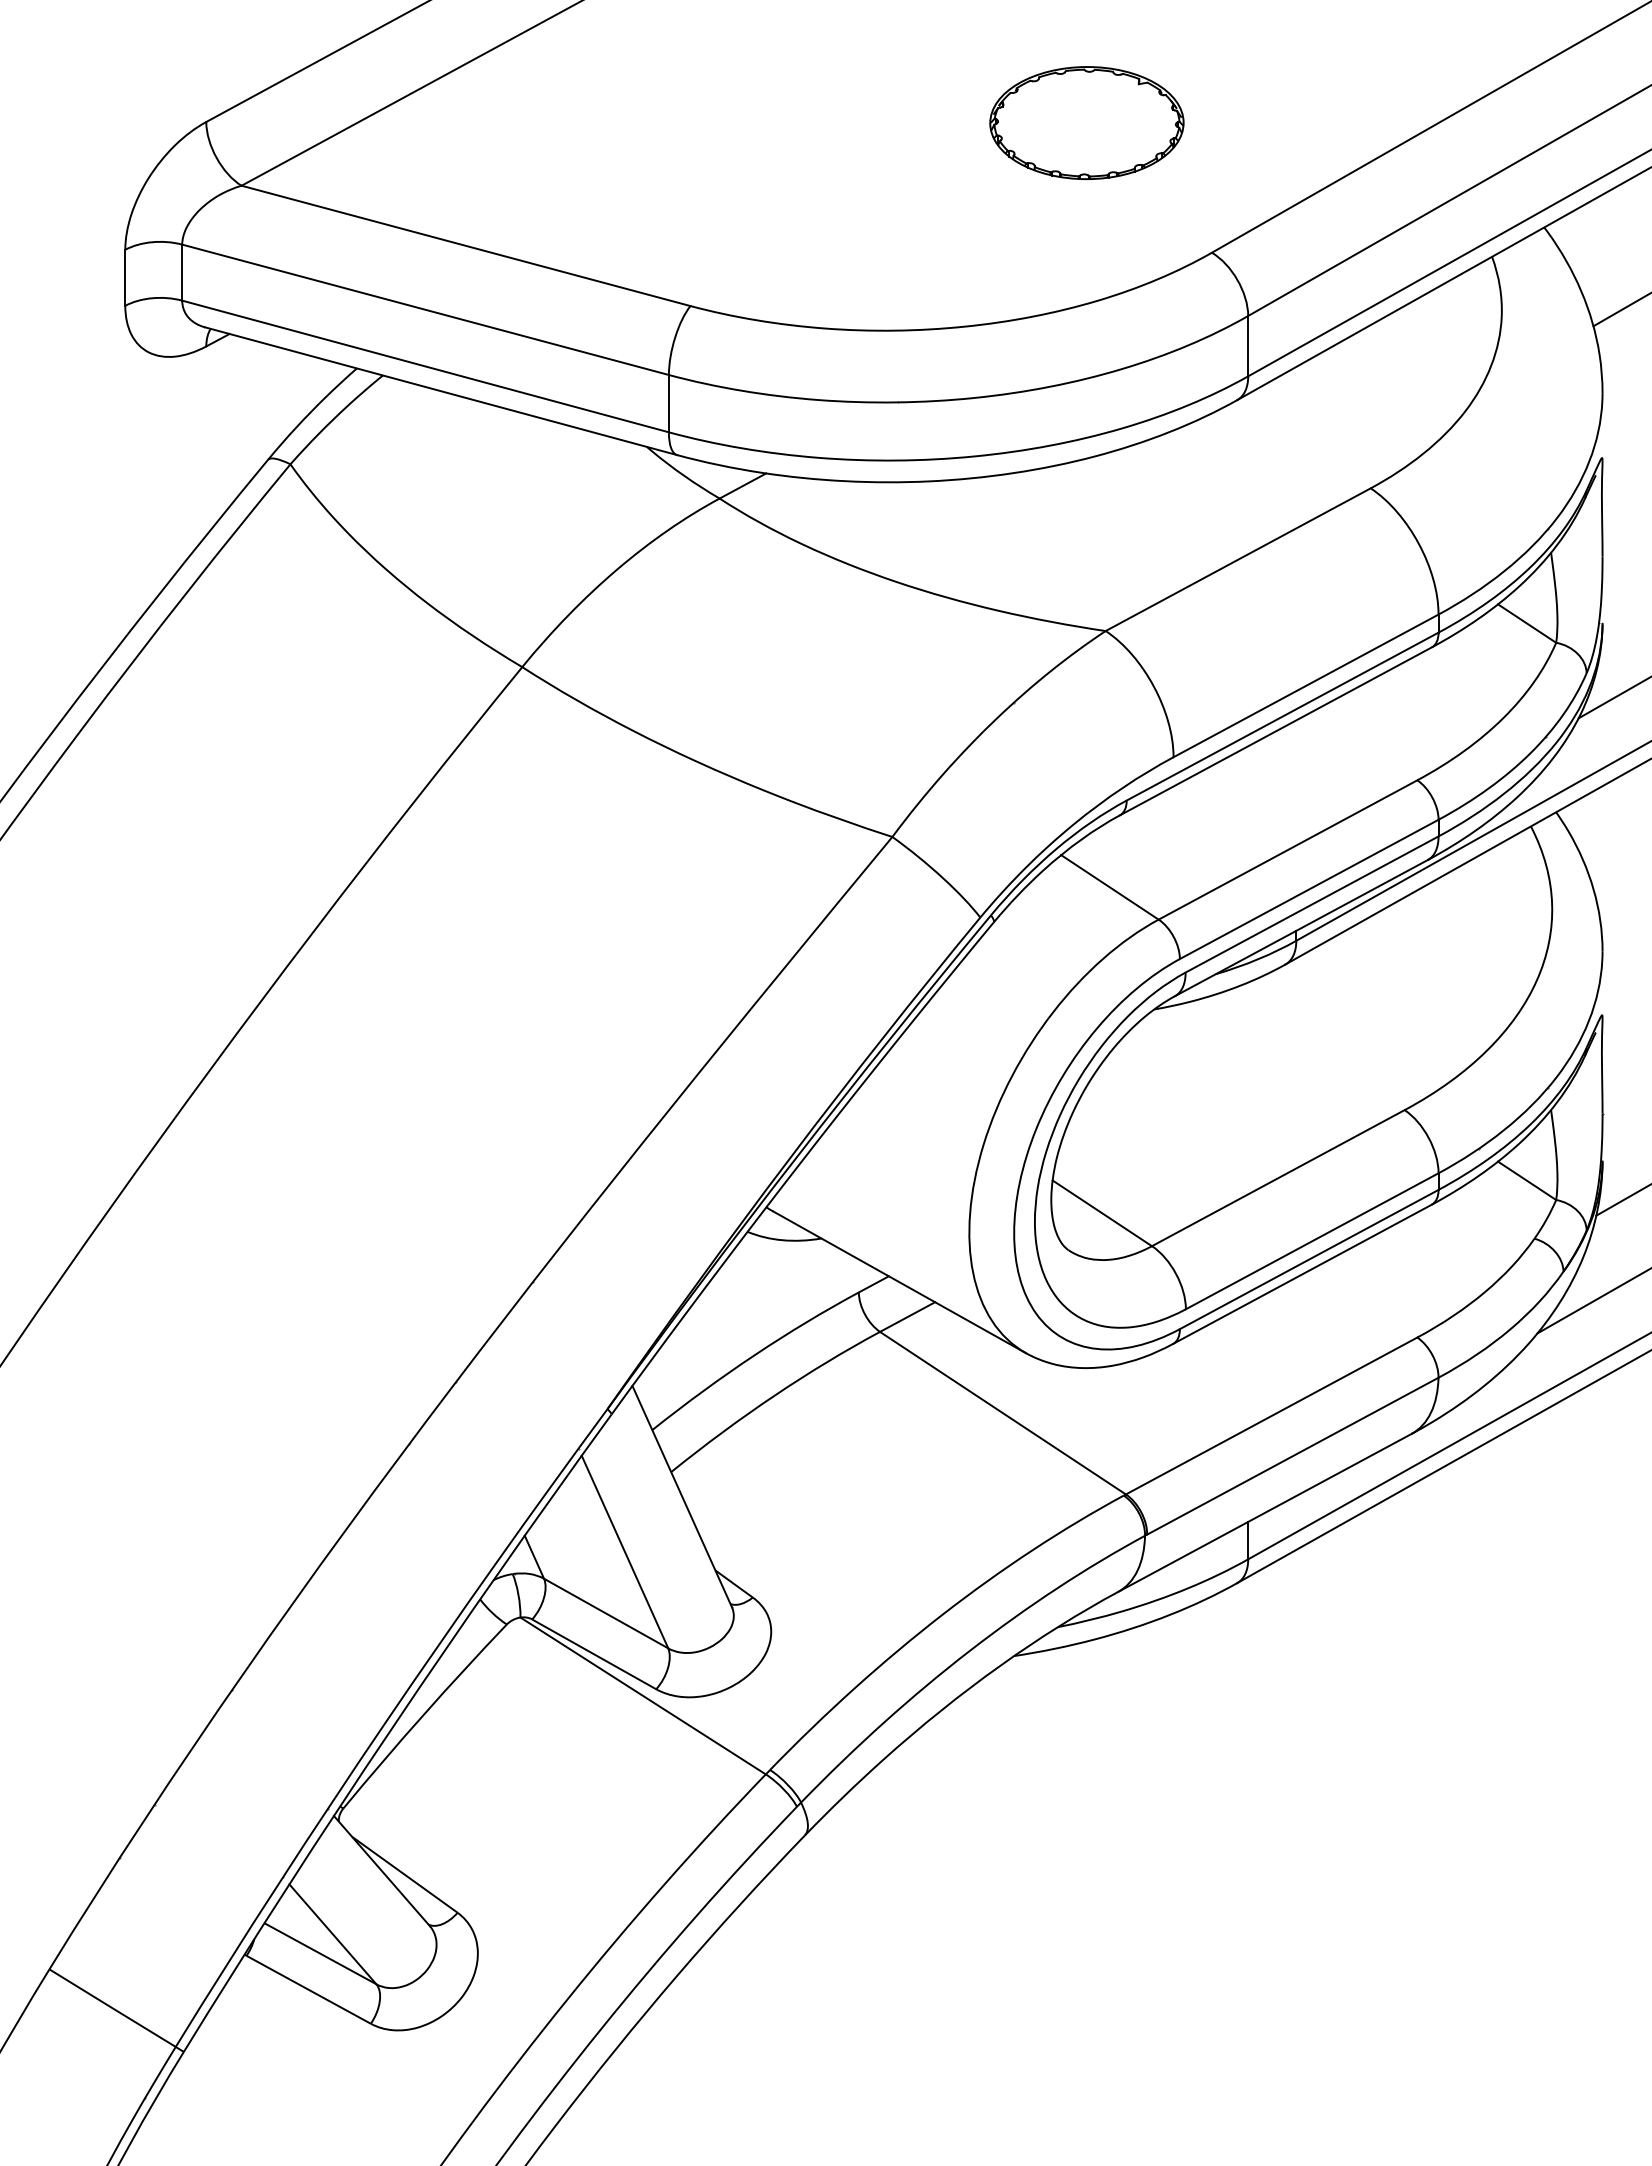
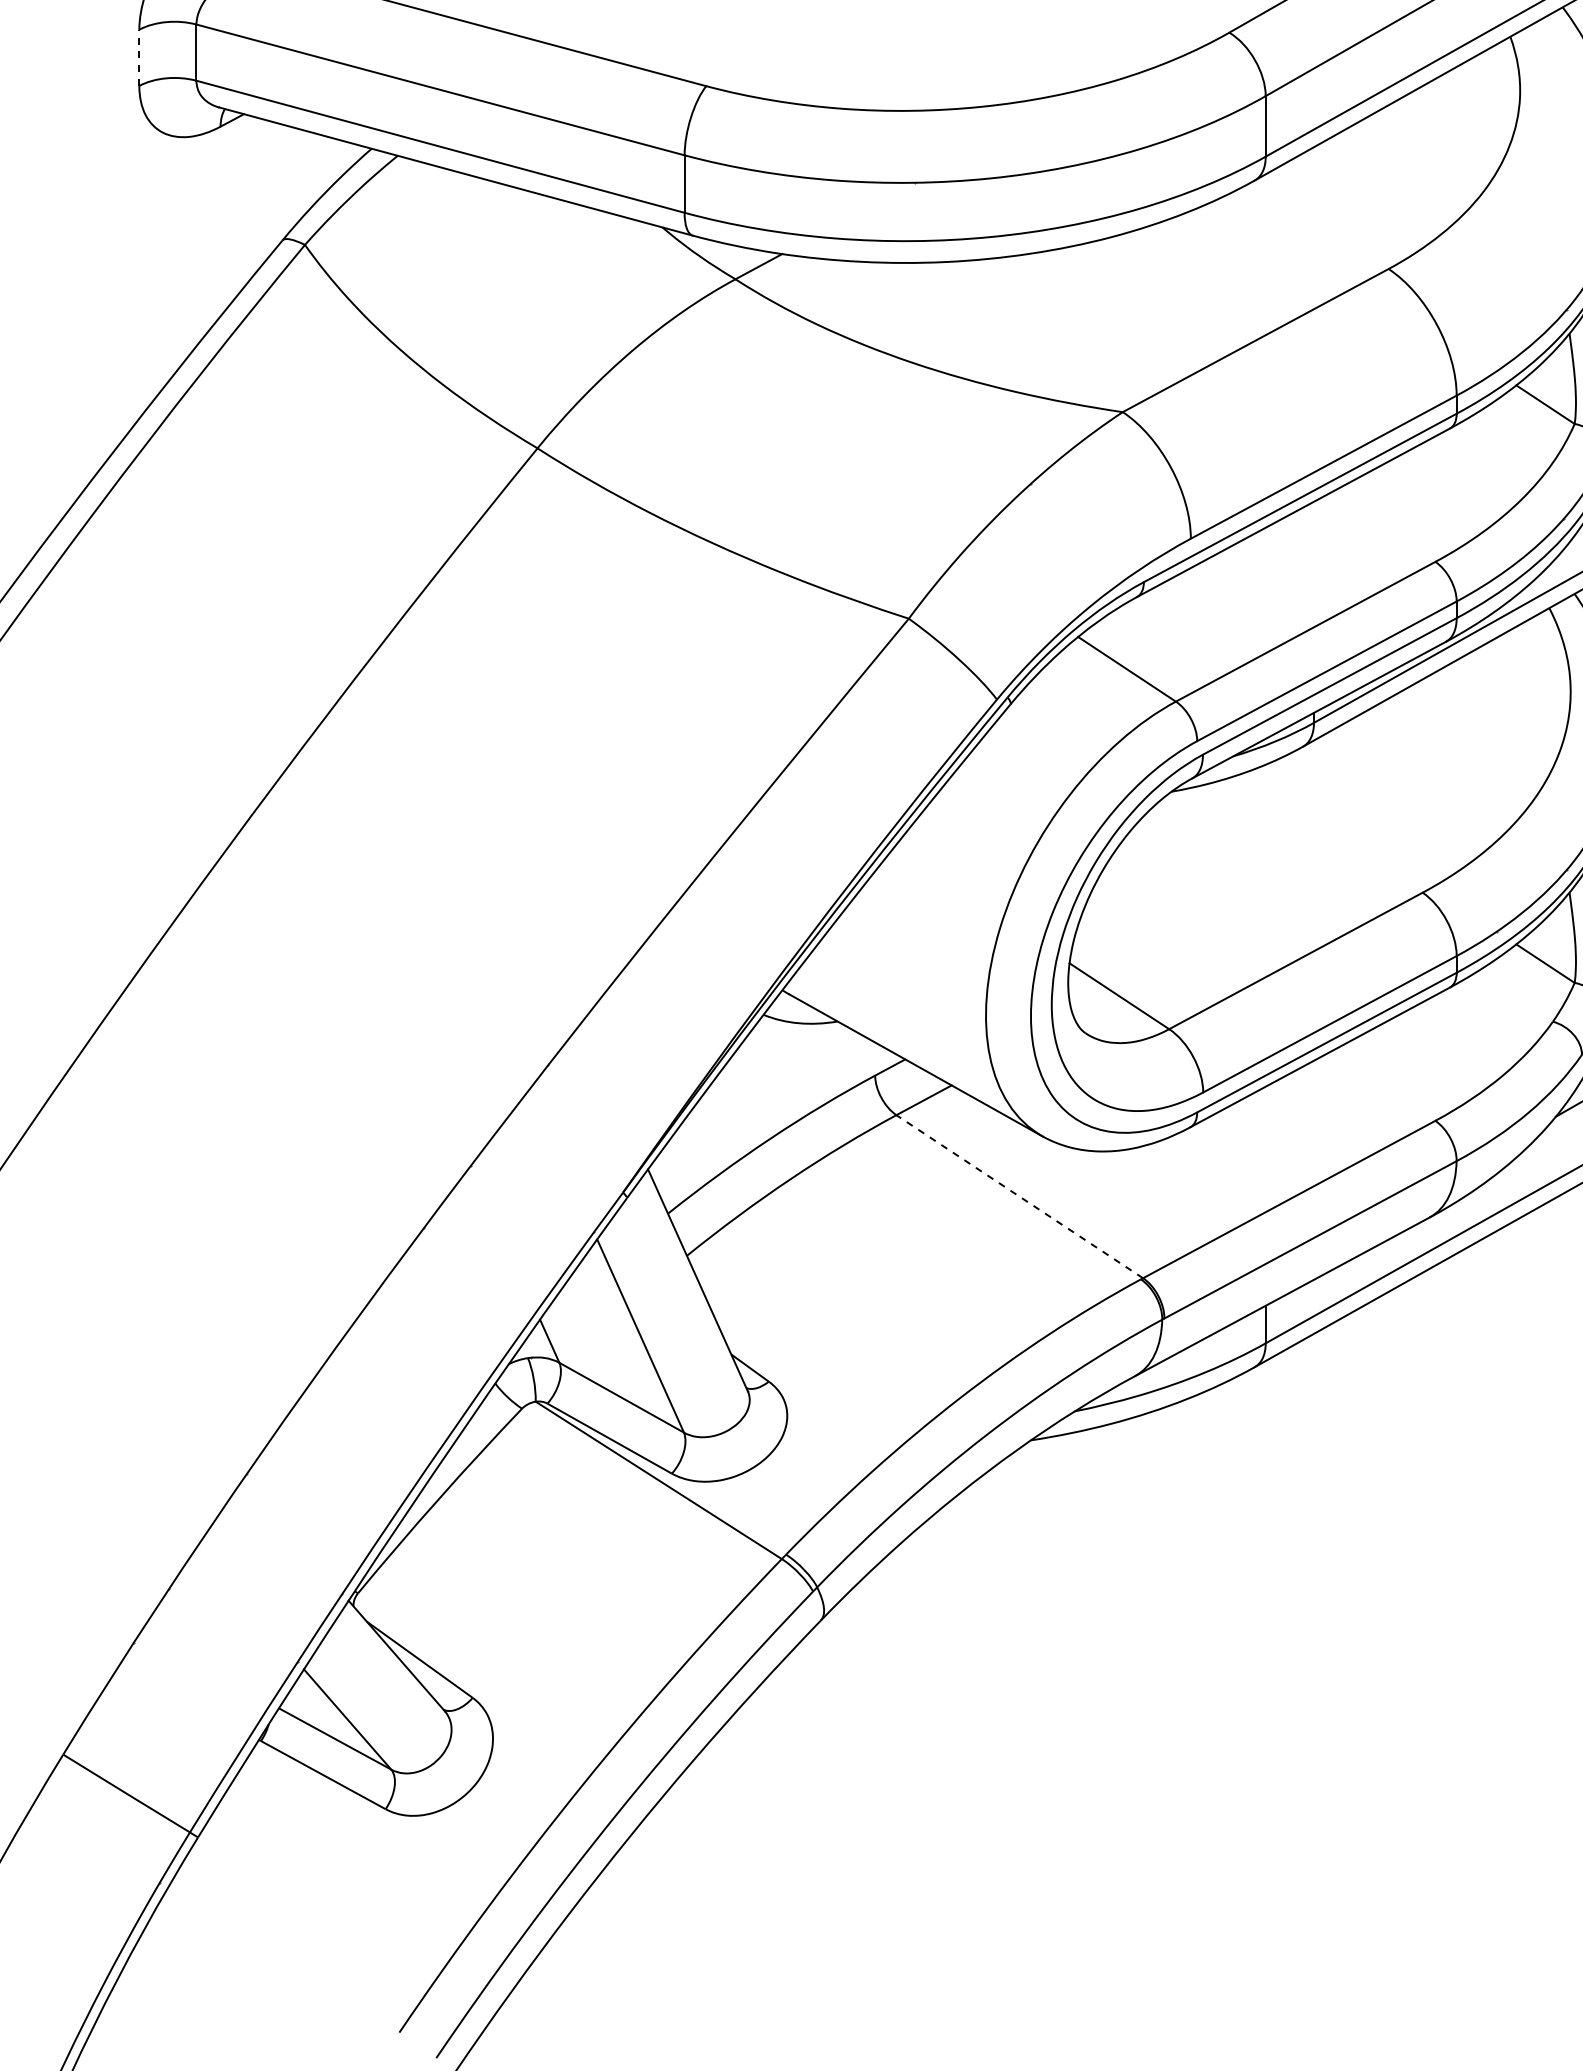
line: (125, 277) -> (139, 57), solid -> dashed
line: (1002, 1412) -> (1019, 1196), solid -> dashed

